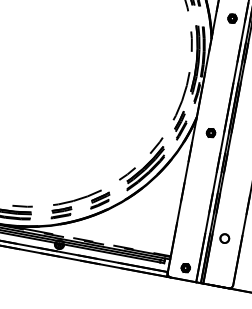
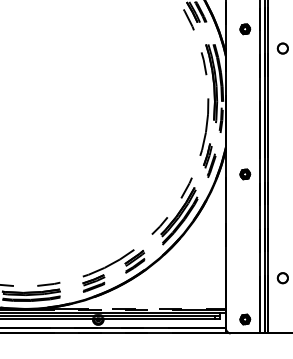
part: (211, 133) -> (245, 174), moved

